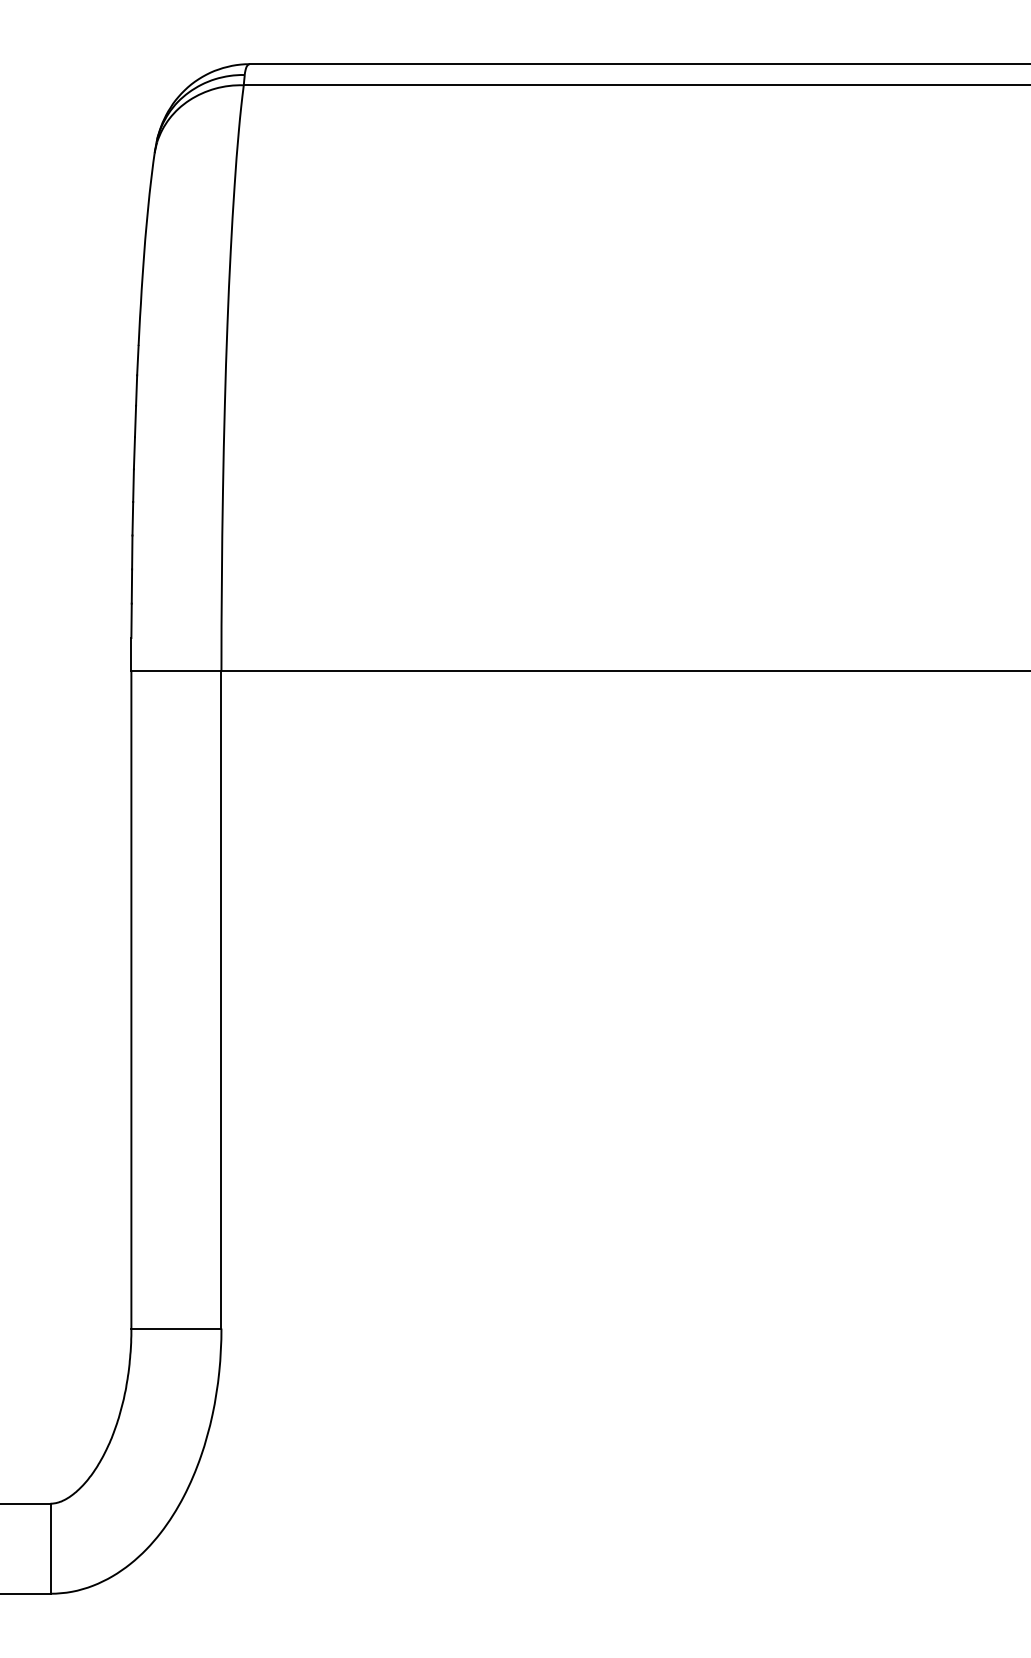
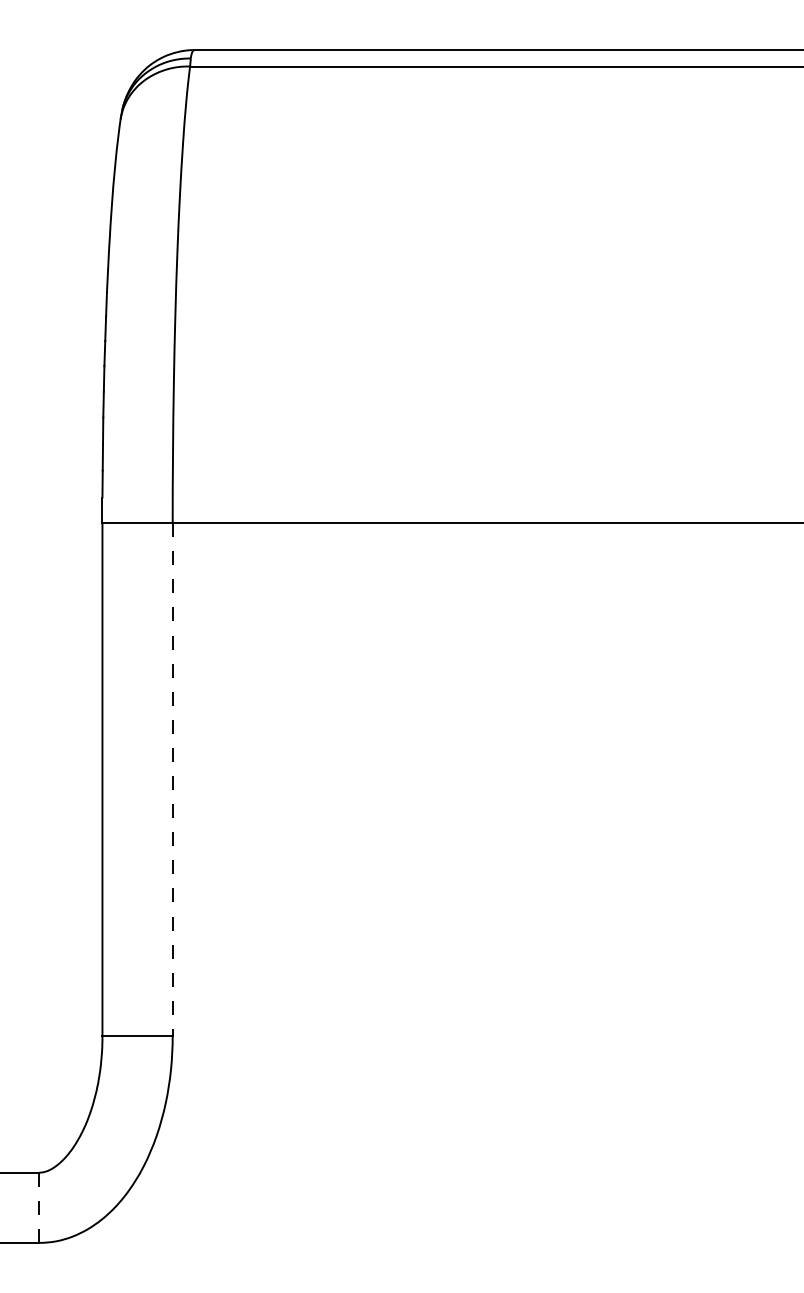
line: (221, 1000) -> (172, 780), solid -> dashed
line: (50, 1549) -> (39, 1208), solid -> dashed

